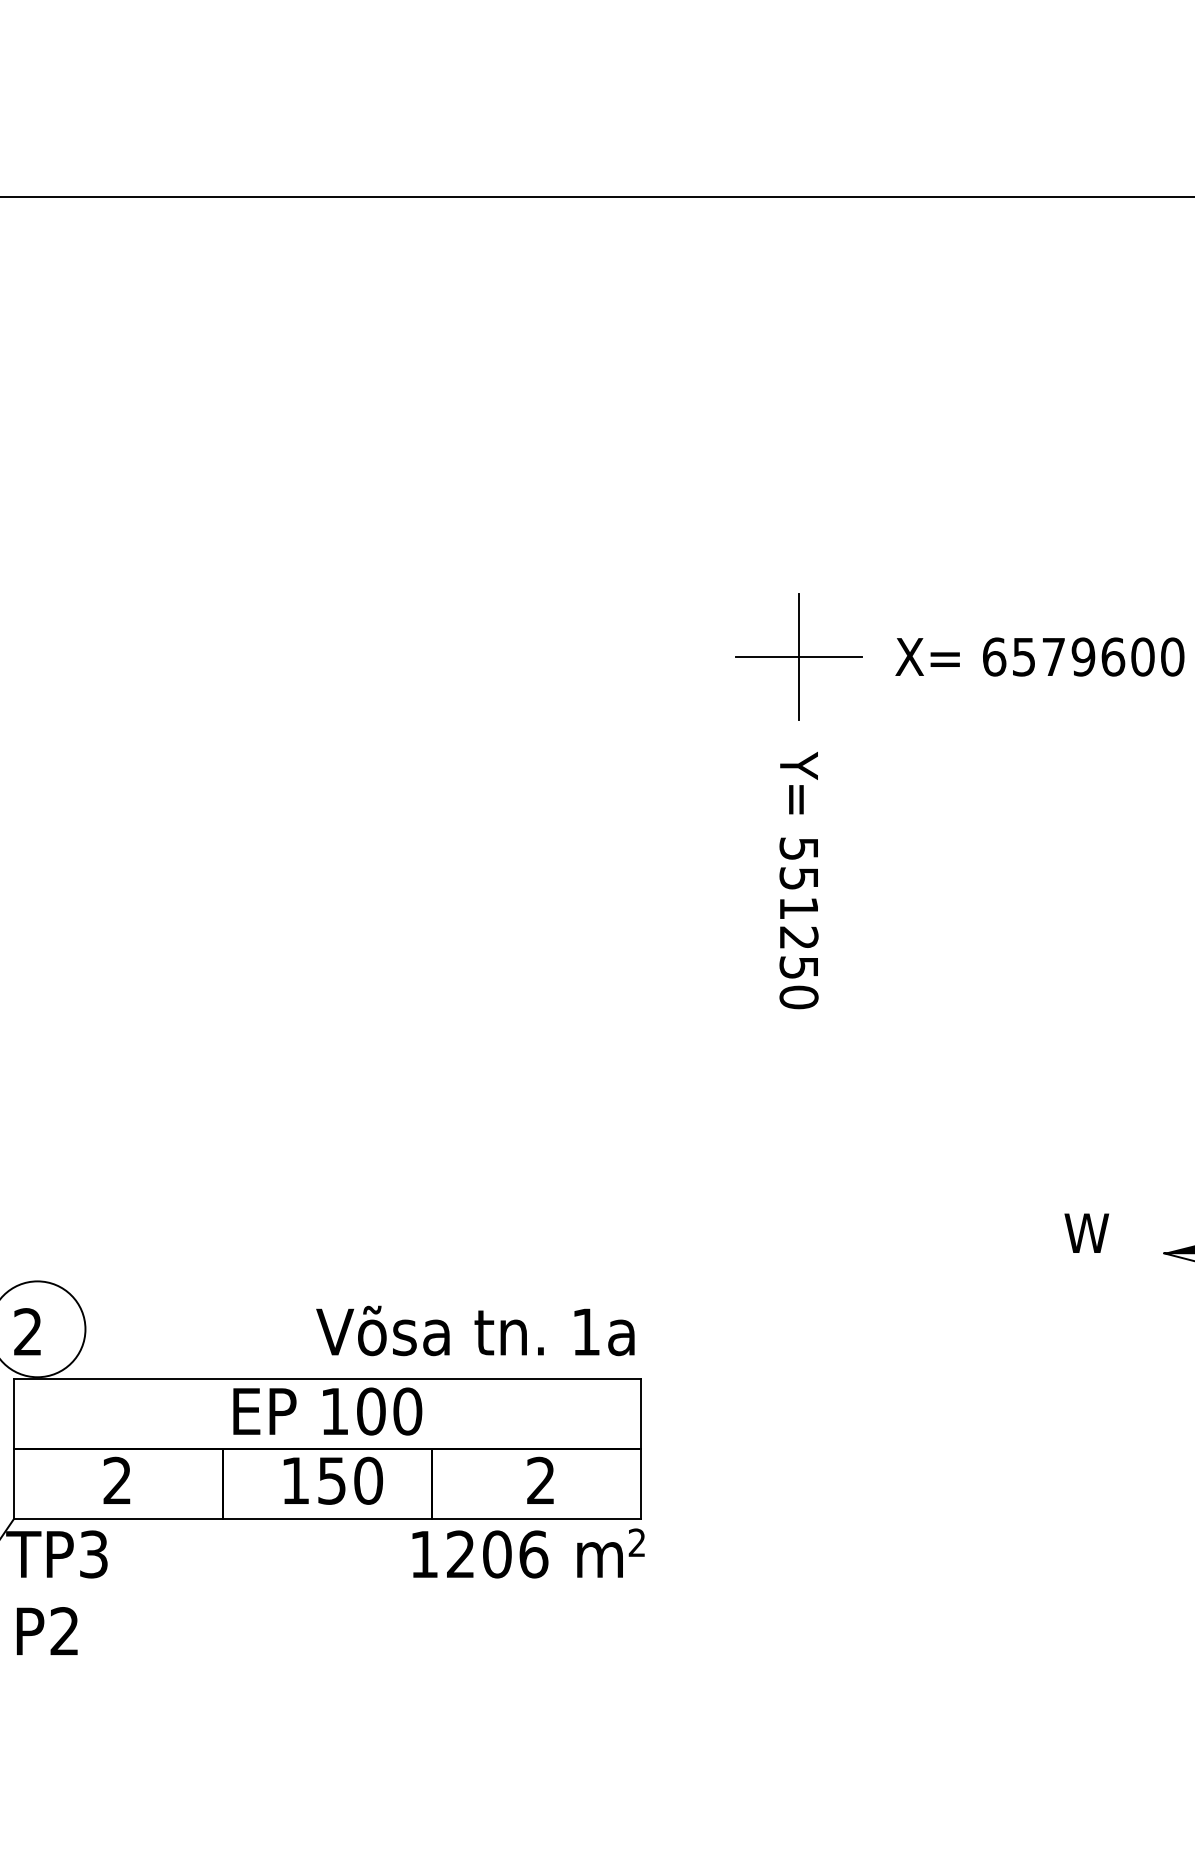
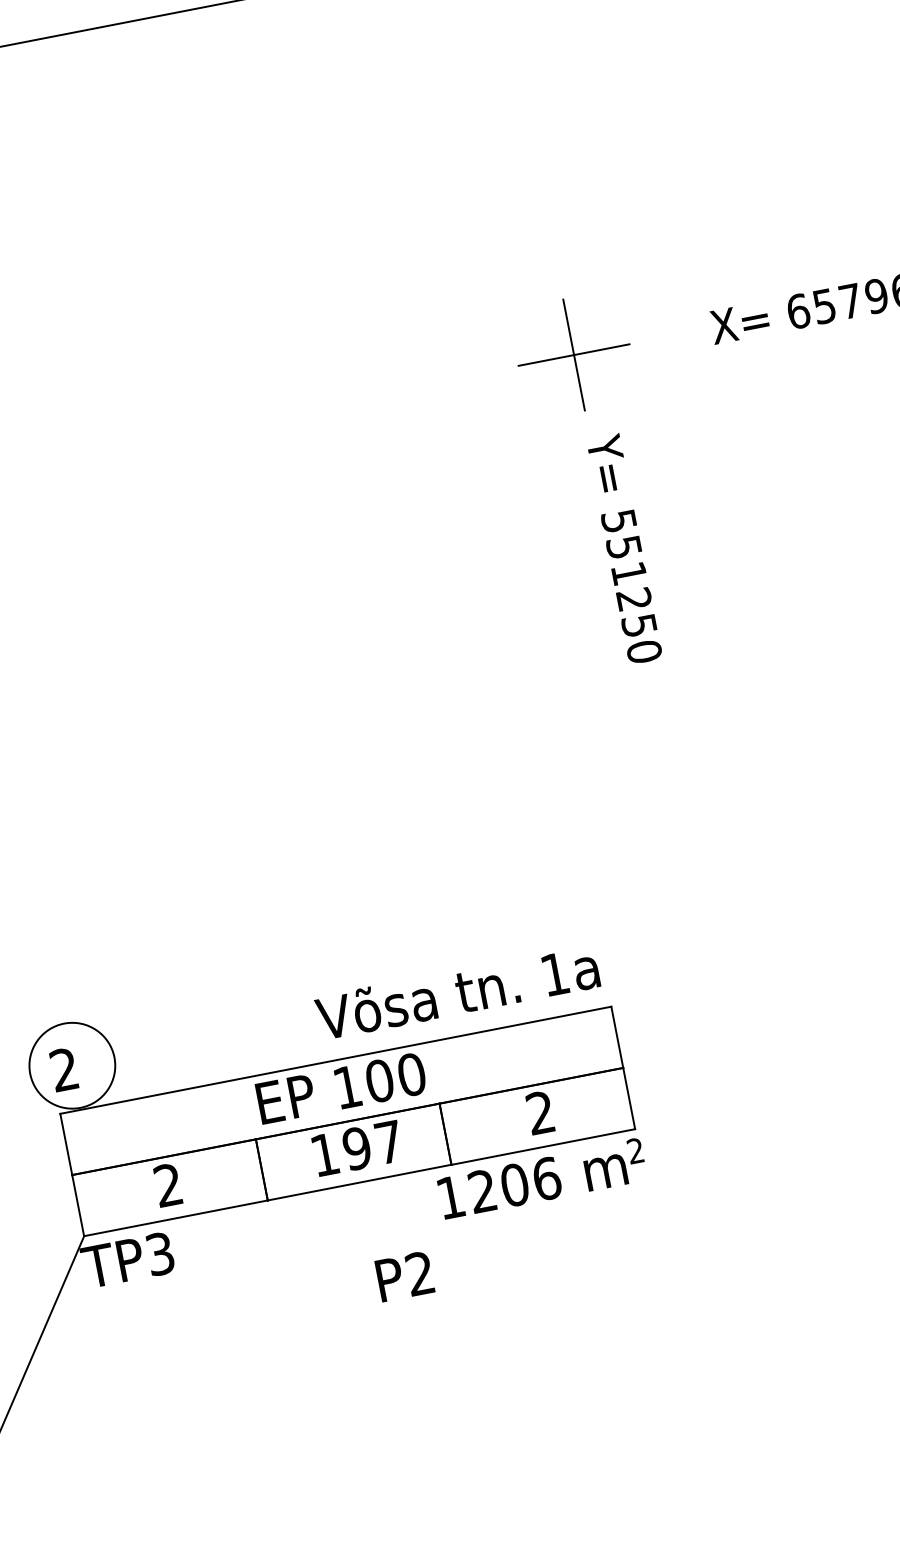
part: (798, 656) -> (573, 354), moved
text: (798, 880) -> (624, 549), moved
text: (350, 1480) -> (373, 1145), 150 -> 197
text: (47, 1630) -> (405, 1275), moved

